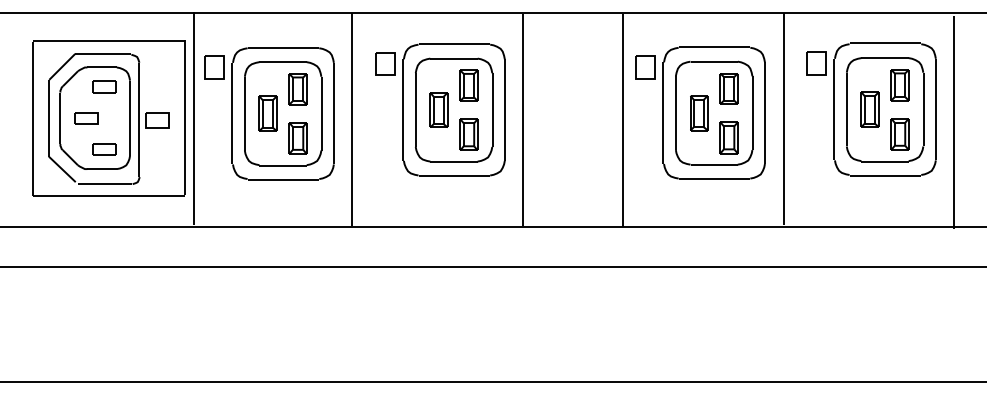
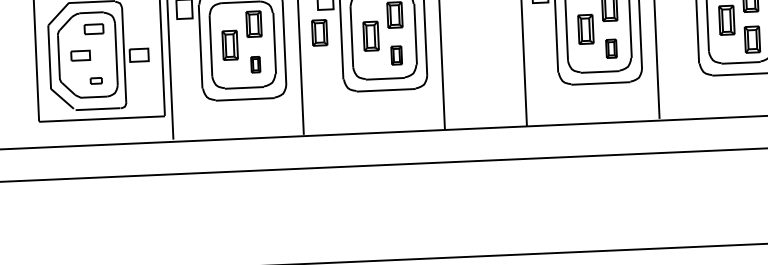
part: (376, 103) -> (319, 33), added
part: (468, 134) -> (396, 55), size x0.7
part: (728, 137) -> (611, 48), size x0.7
part: (297, 138) -> (255, 64), size x0.6
part: (104, 149) -> (96, 80), size x0.6

